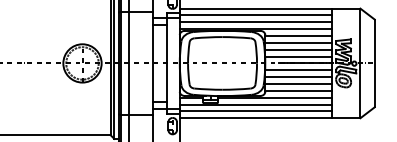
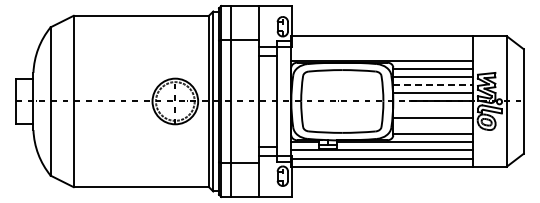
line: (256, 15) -> (382, 44), removed
line: (256, 22) -> (382, 52), removed
line: (299, 50) -> (433, 85), solid -> dashed
line: (299, 70) -> (433, 109), removed
line: (299, 83) -> (433, 125), removed

